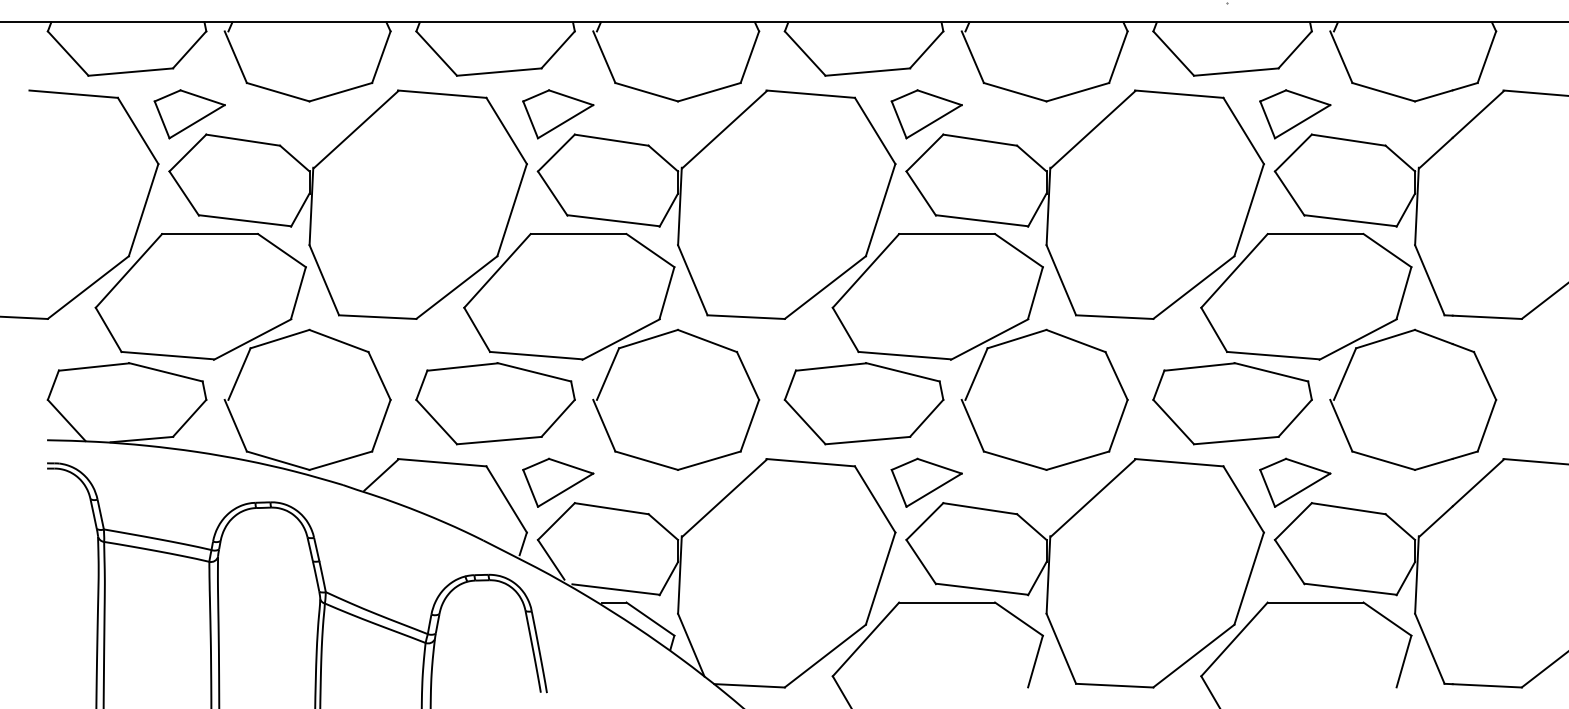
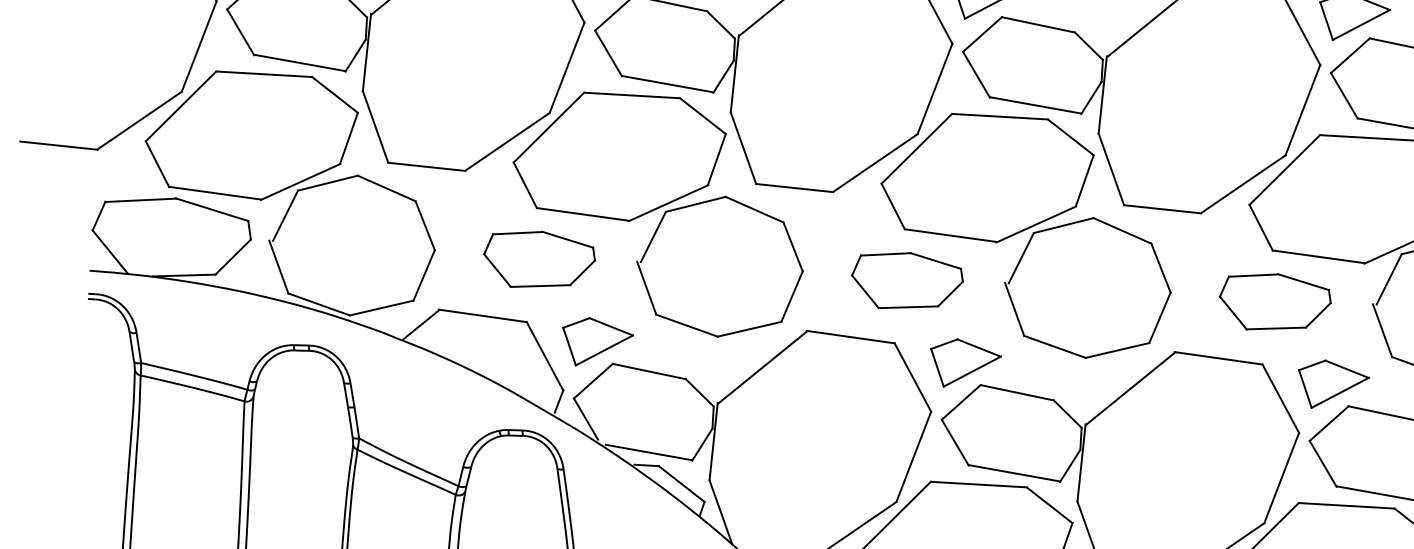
part: (495, 403) -> (539, 259), size x0.7
part: (863, 403) -> (906, 281), size x0.7
part: (1232, 403) -> (1275, 302), size x0.7

